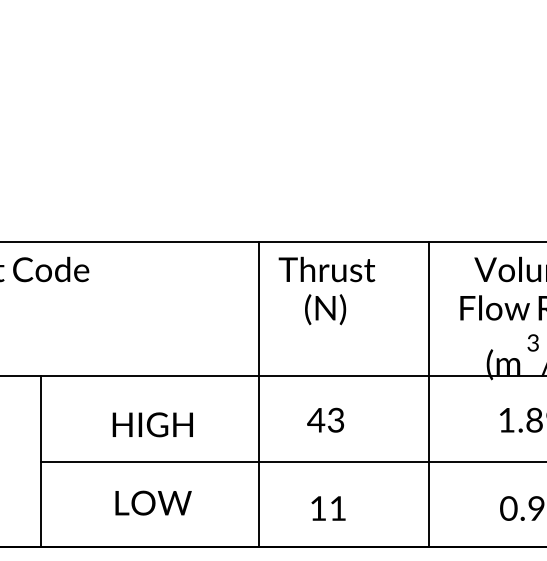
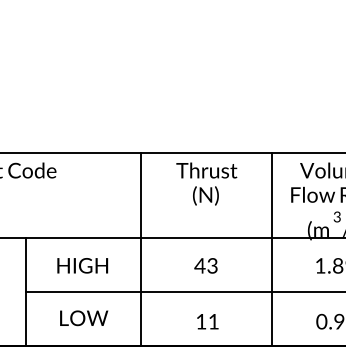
line: (260, 394) -> (141, 249), moved
text: (152, 424) -> (82, 265), moved
text: (154, 503) -> (84, 318), moved

